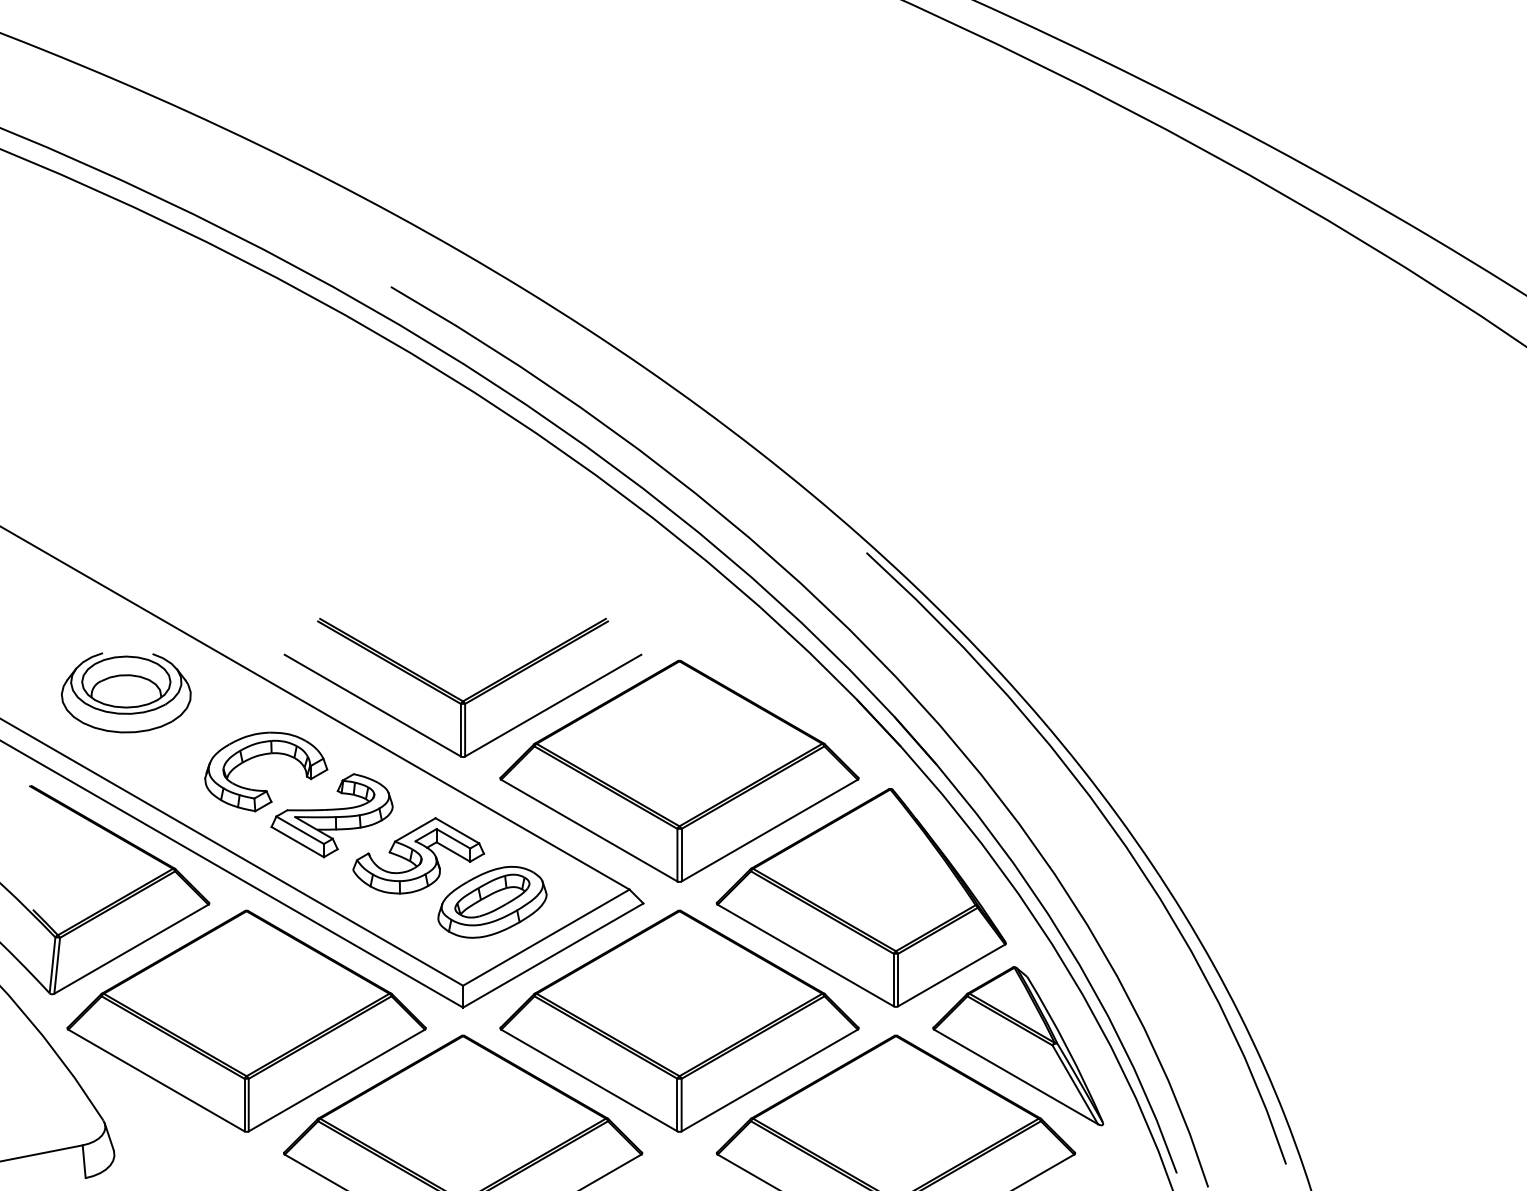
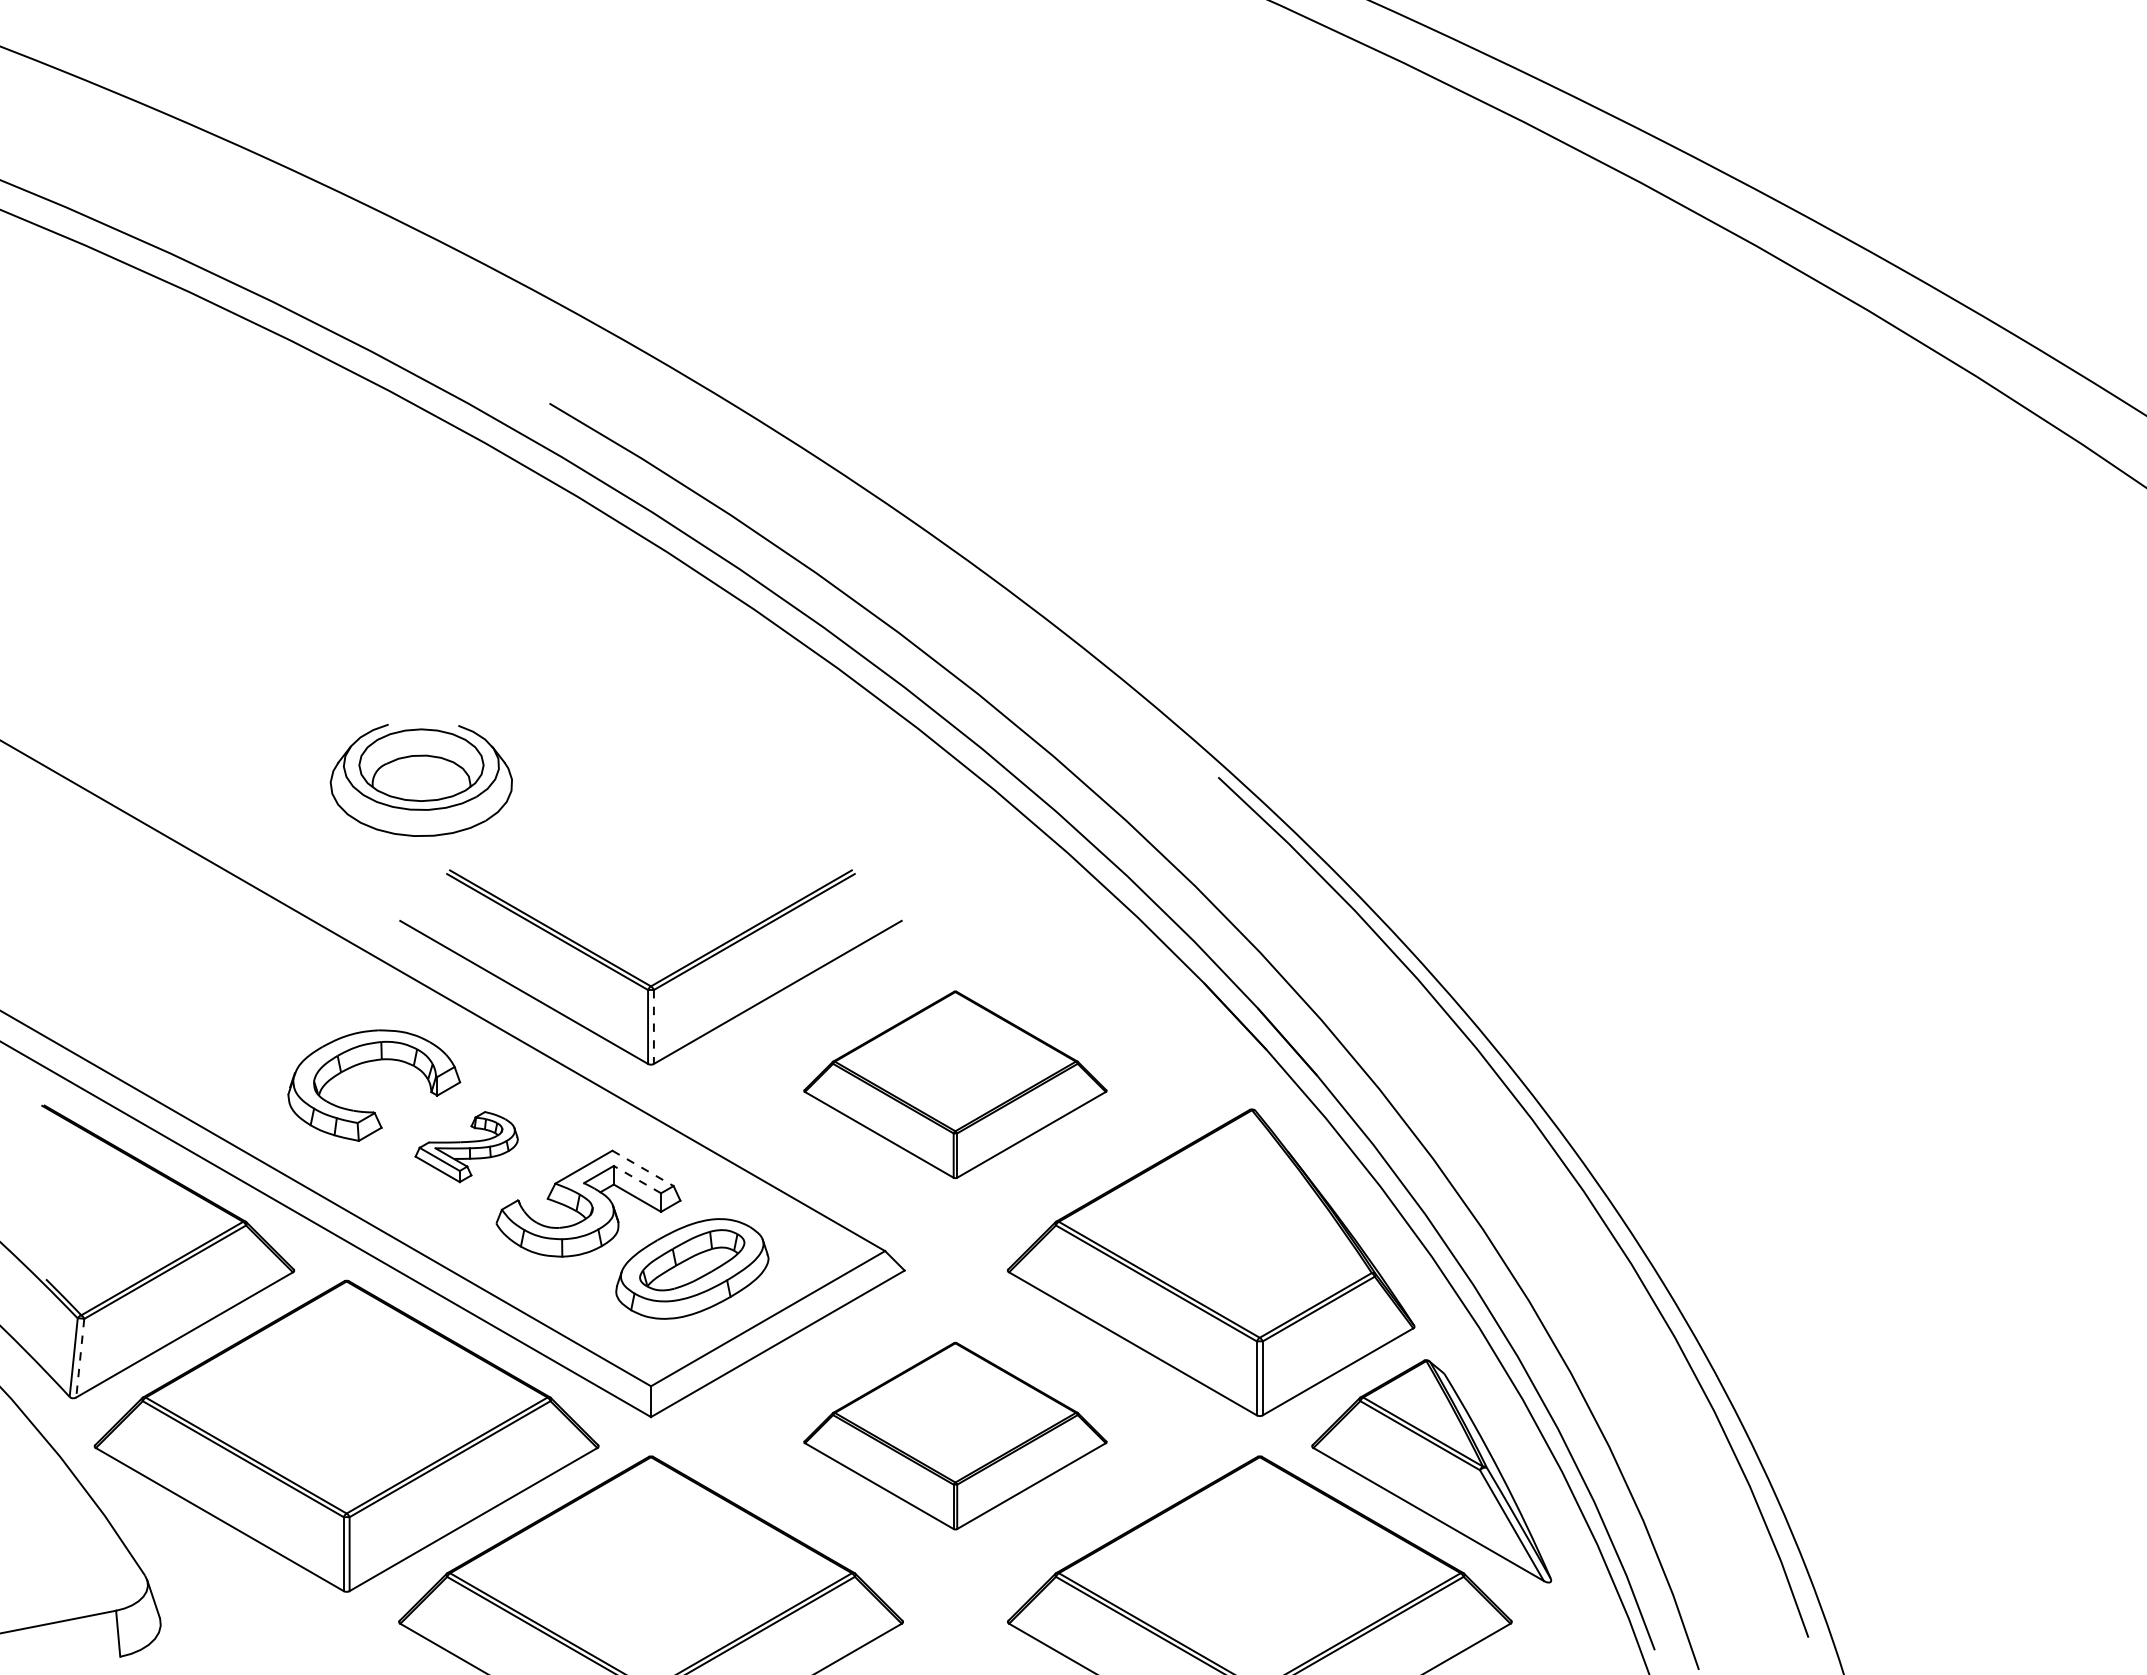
part: (125, 692) -> (420, 780), moved
line: (464, 729) -> (653, 1026), solid -> dashed
part: (679, 771) -> (955, 1084), size x0.6
part: (331, 815) -> (466, 1146), size x0.6
line: (457, 830) -> (643, 1168), solid -> dashed
line: (453, 838) -> (637, 1179), solid -> dashed
line: (57, 965) -> (80, 1358), solid -> dashed
part: (679, 1020) -> (955, 1435), size x0.6

